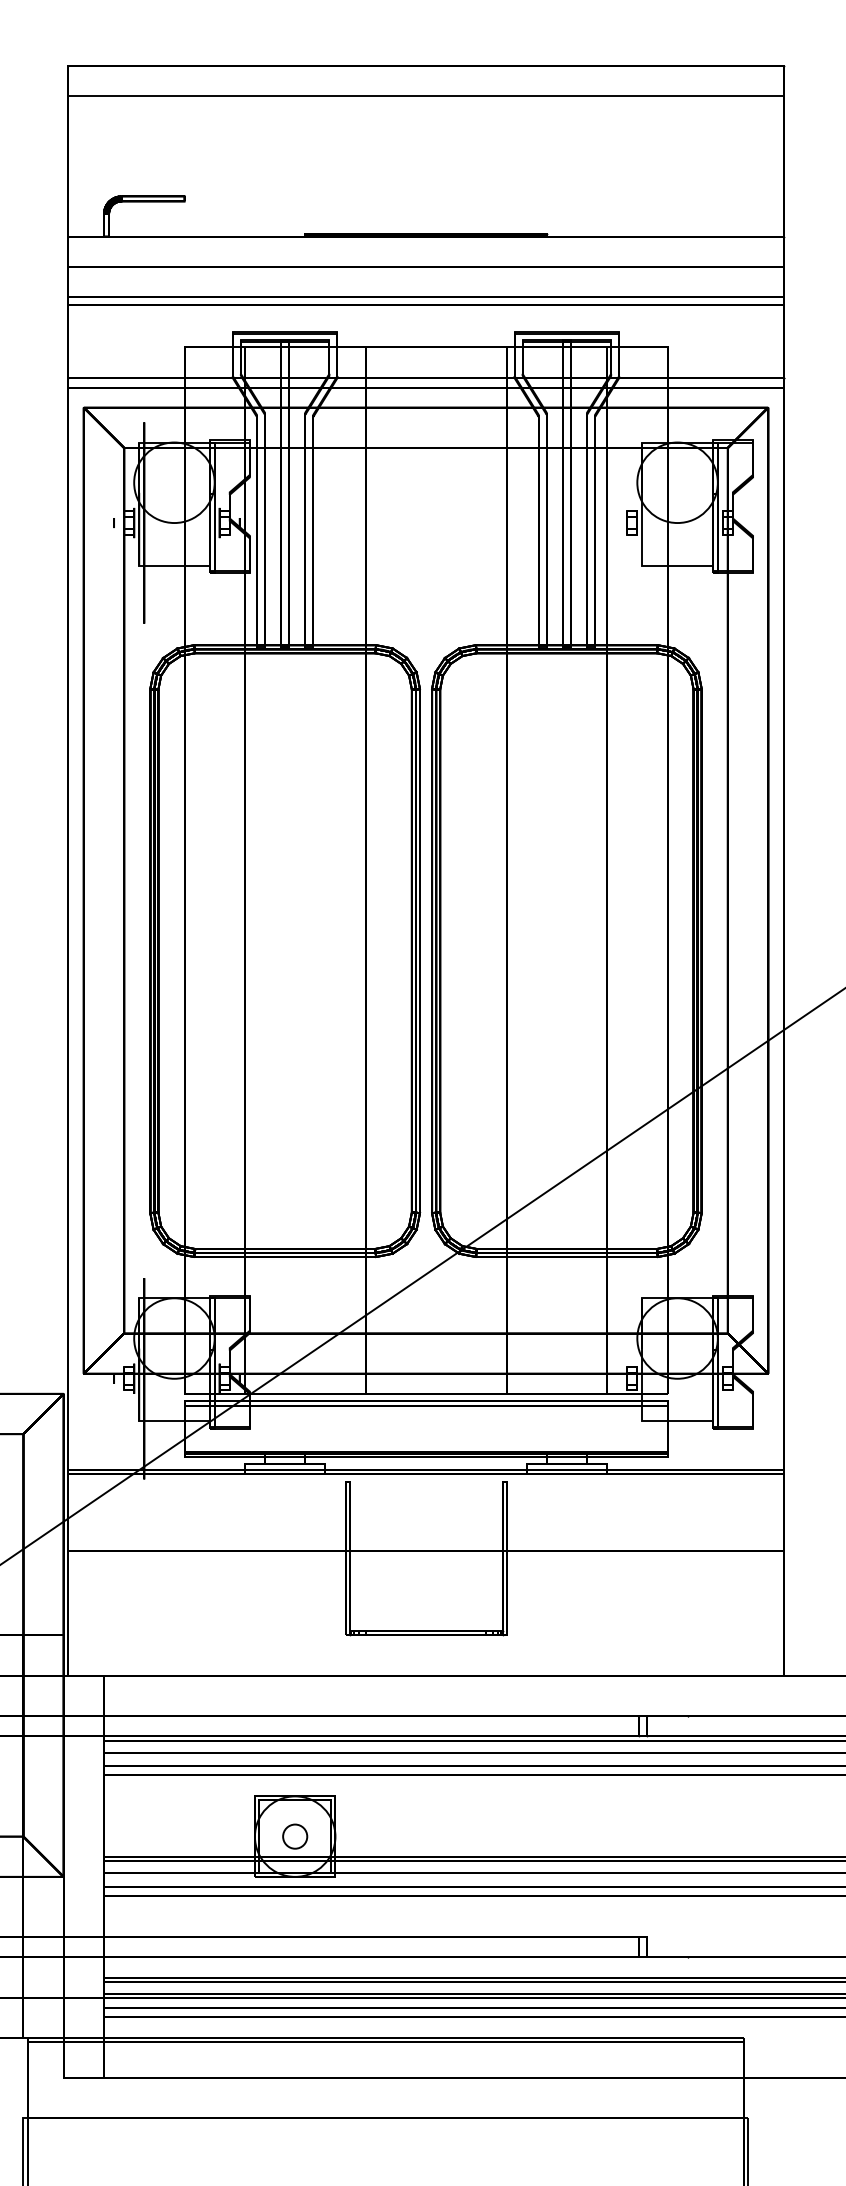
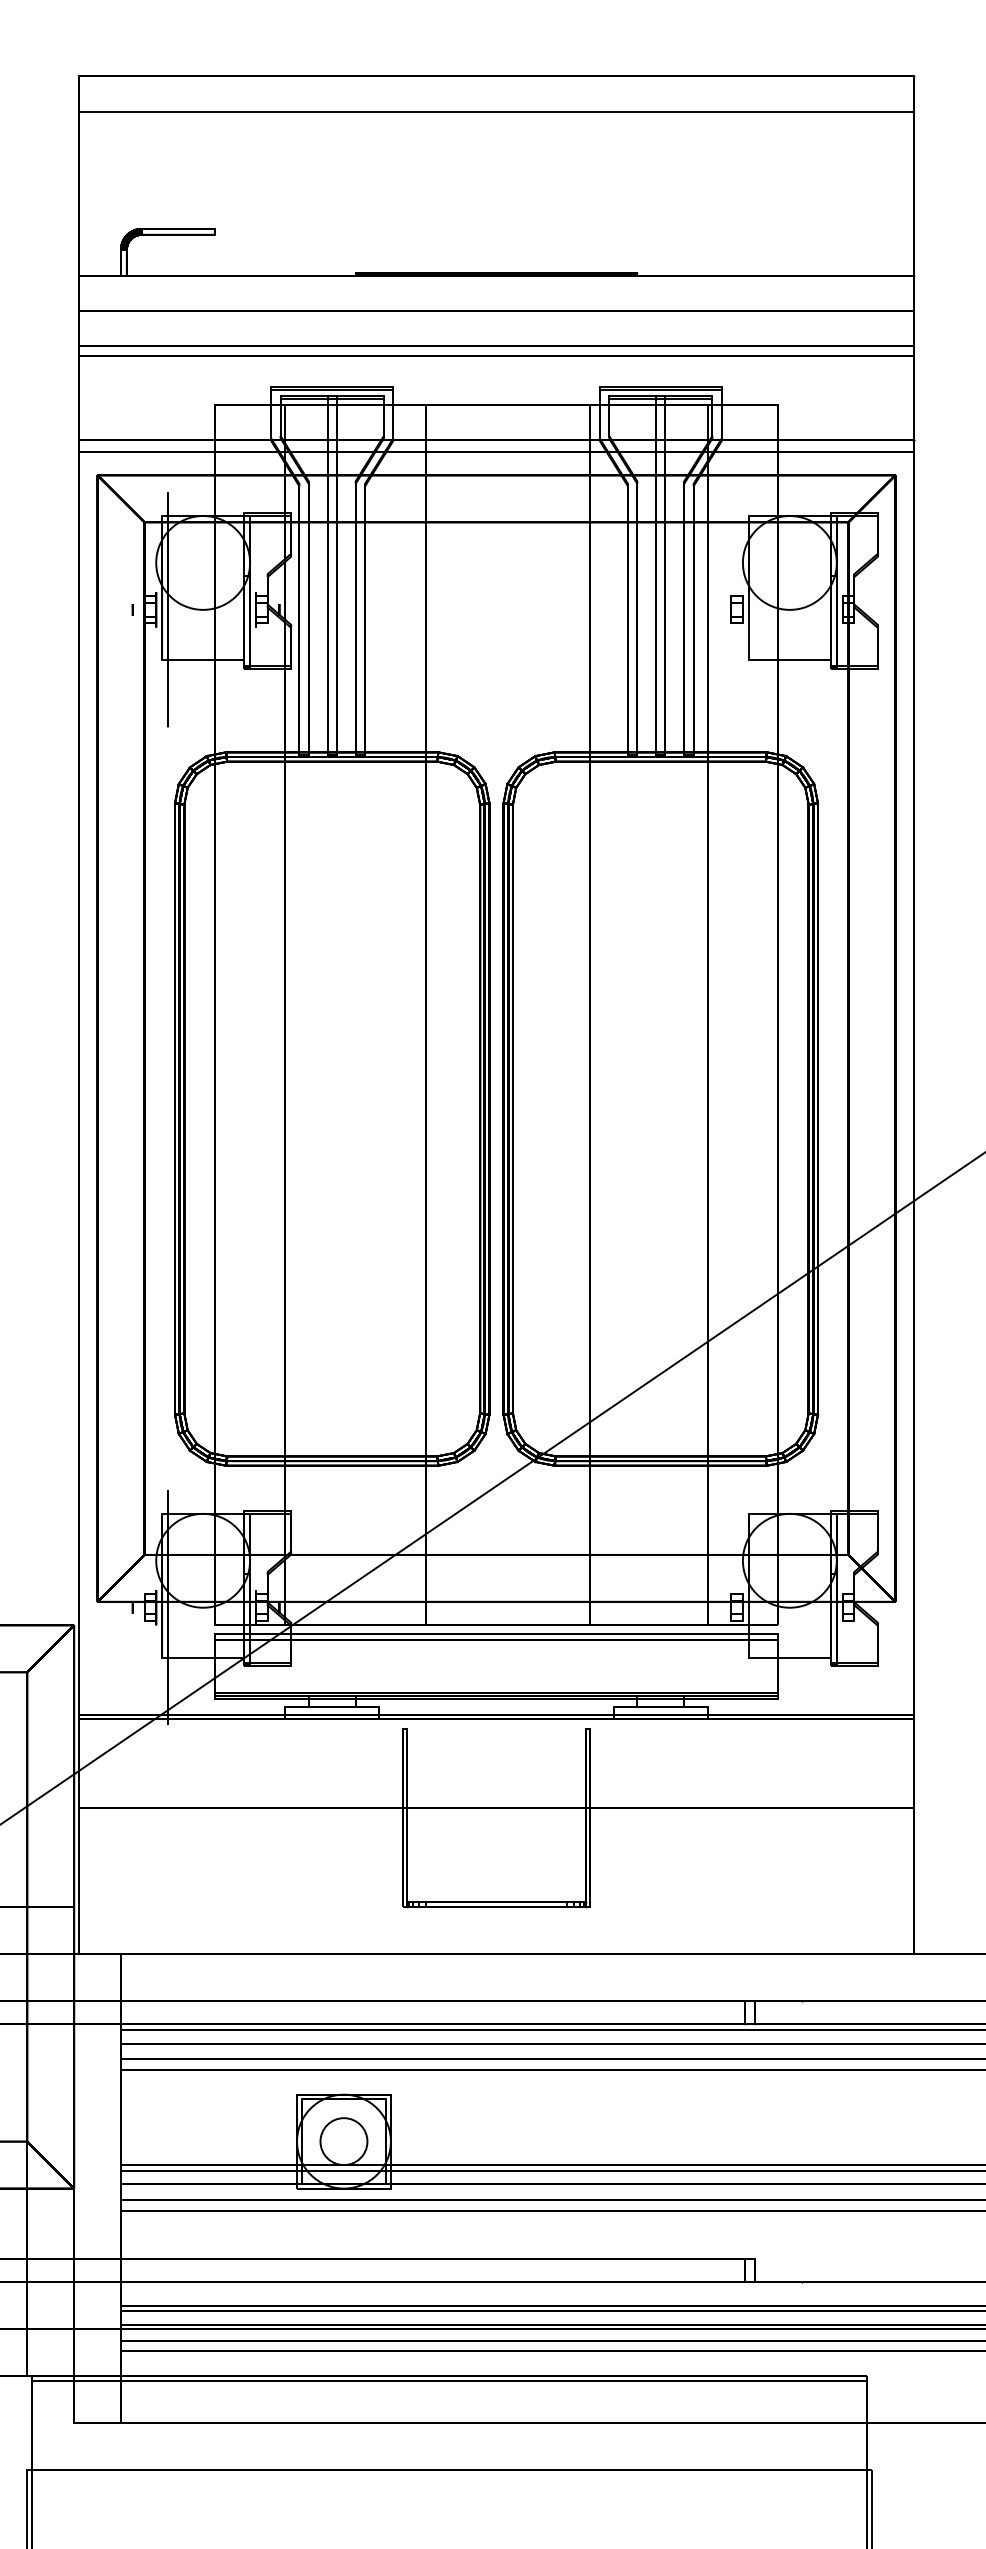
circle: (294, 1836) -> (343, 2141), size x1.67

